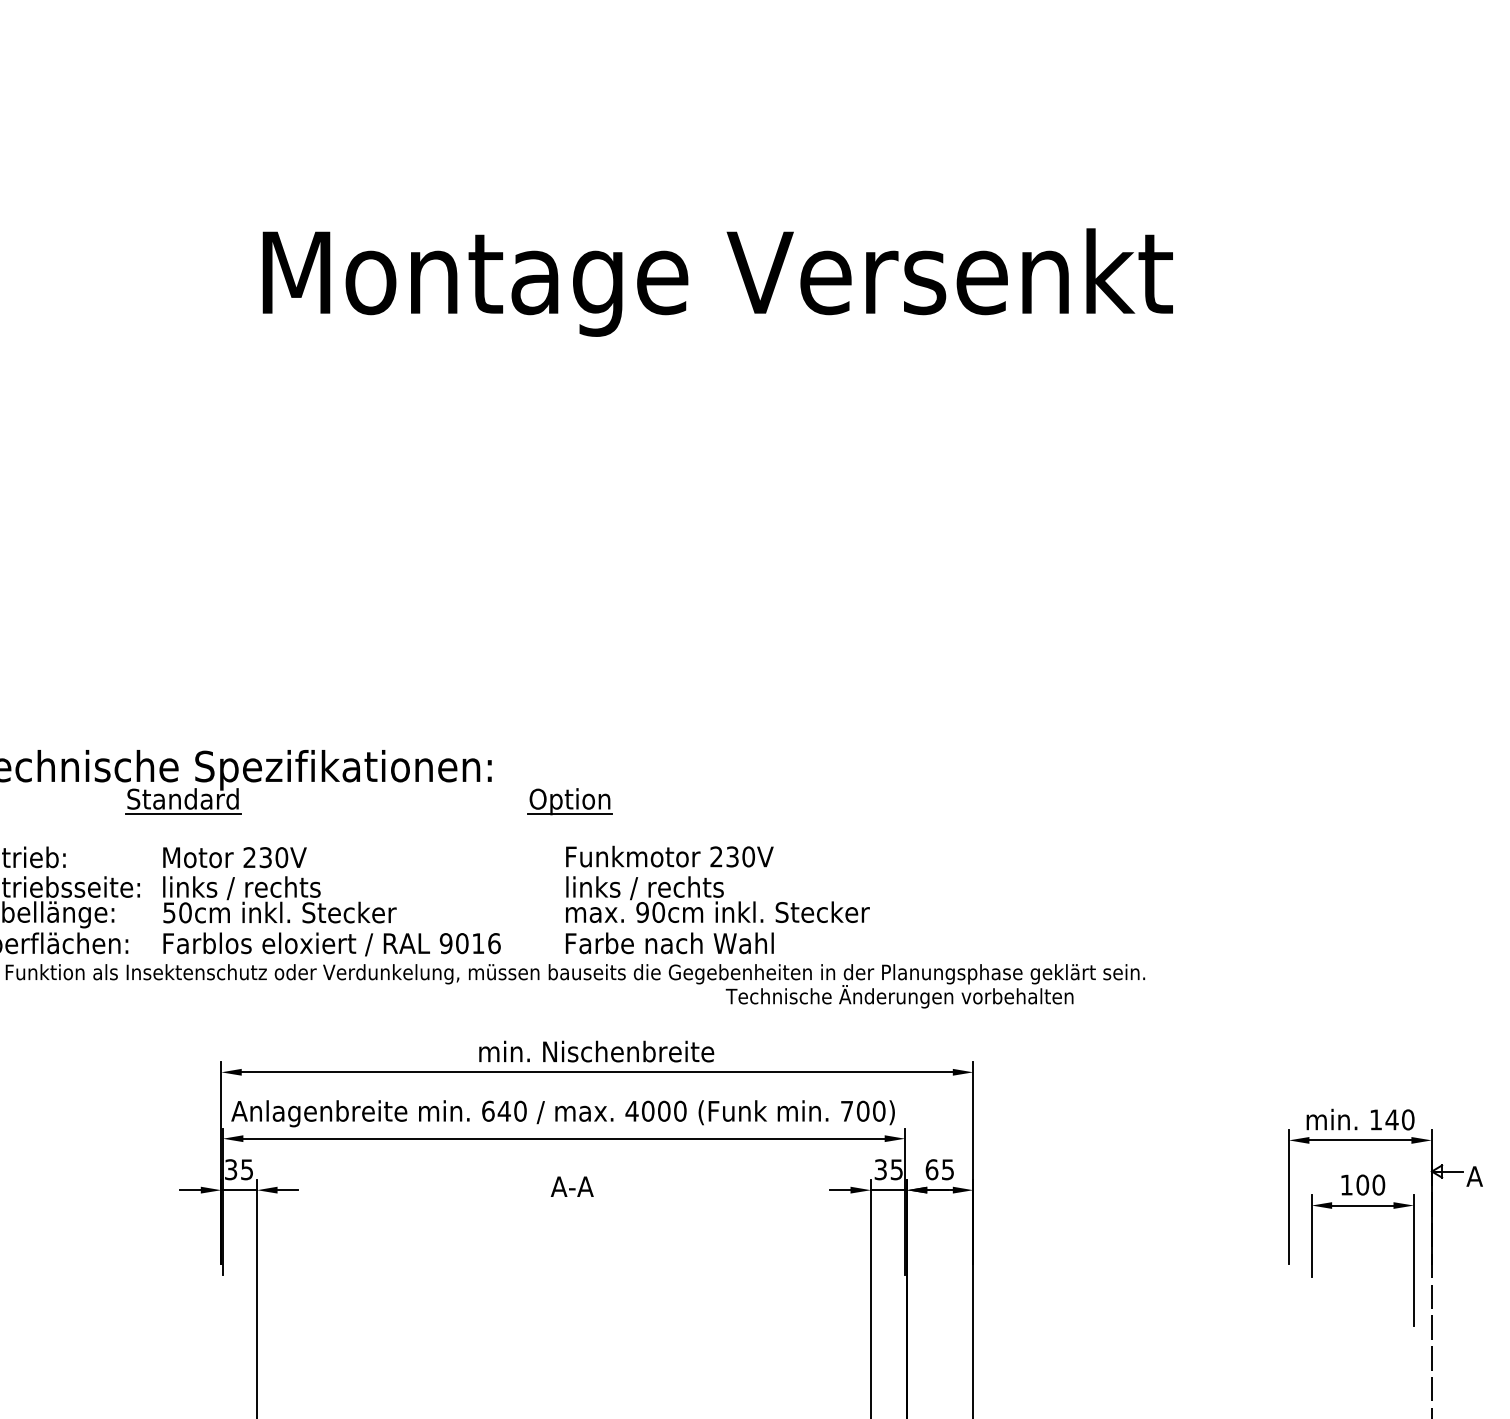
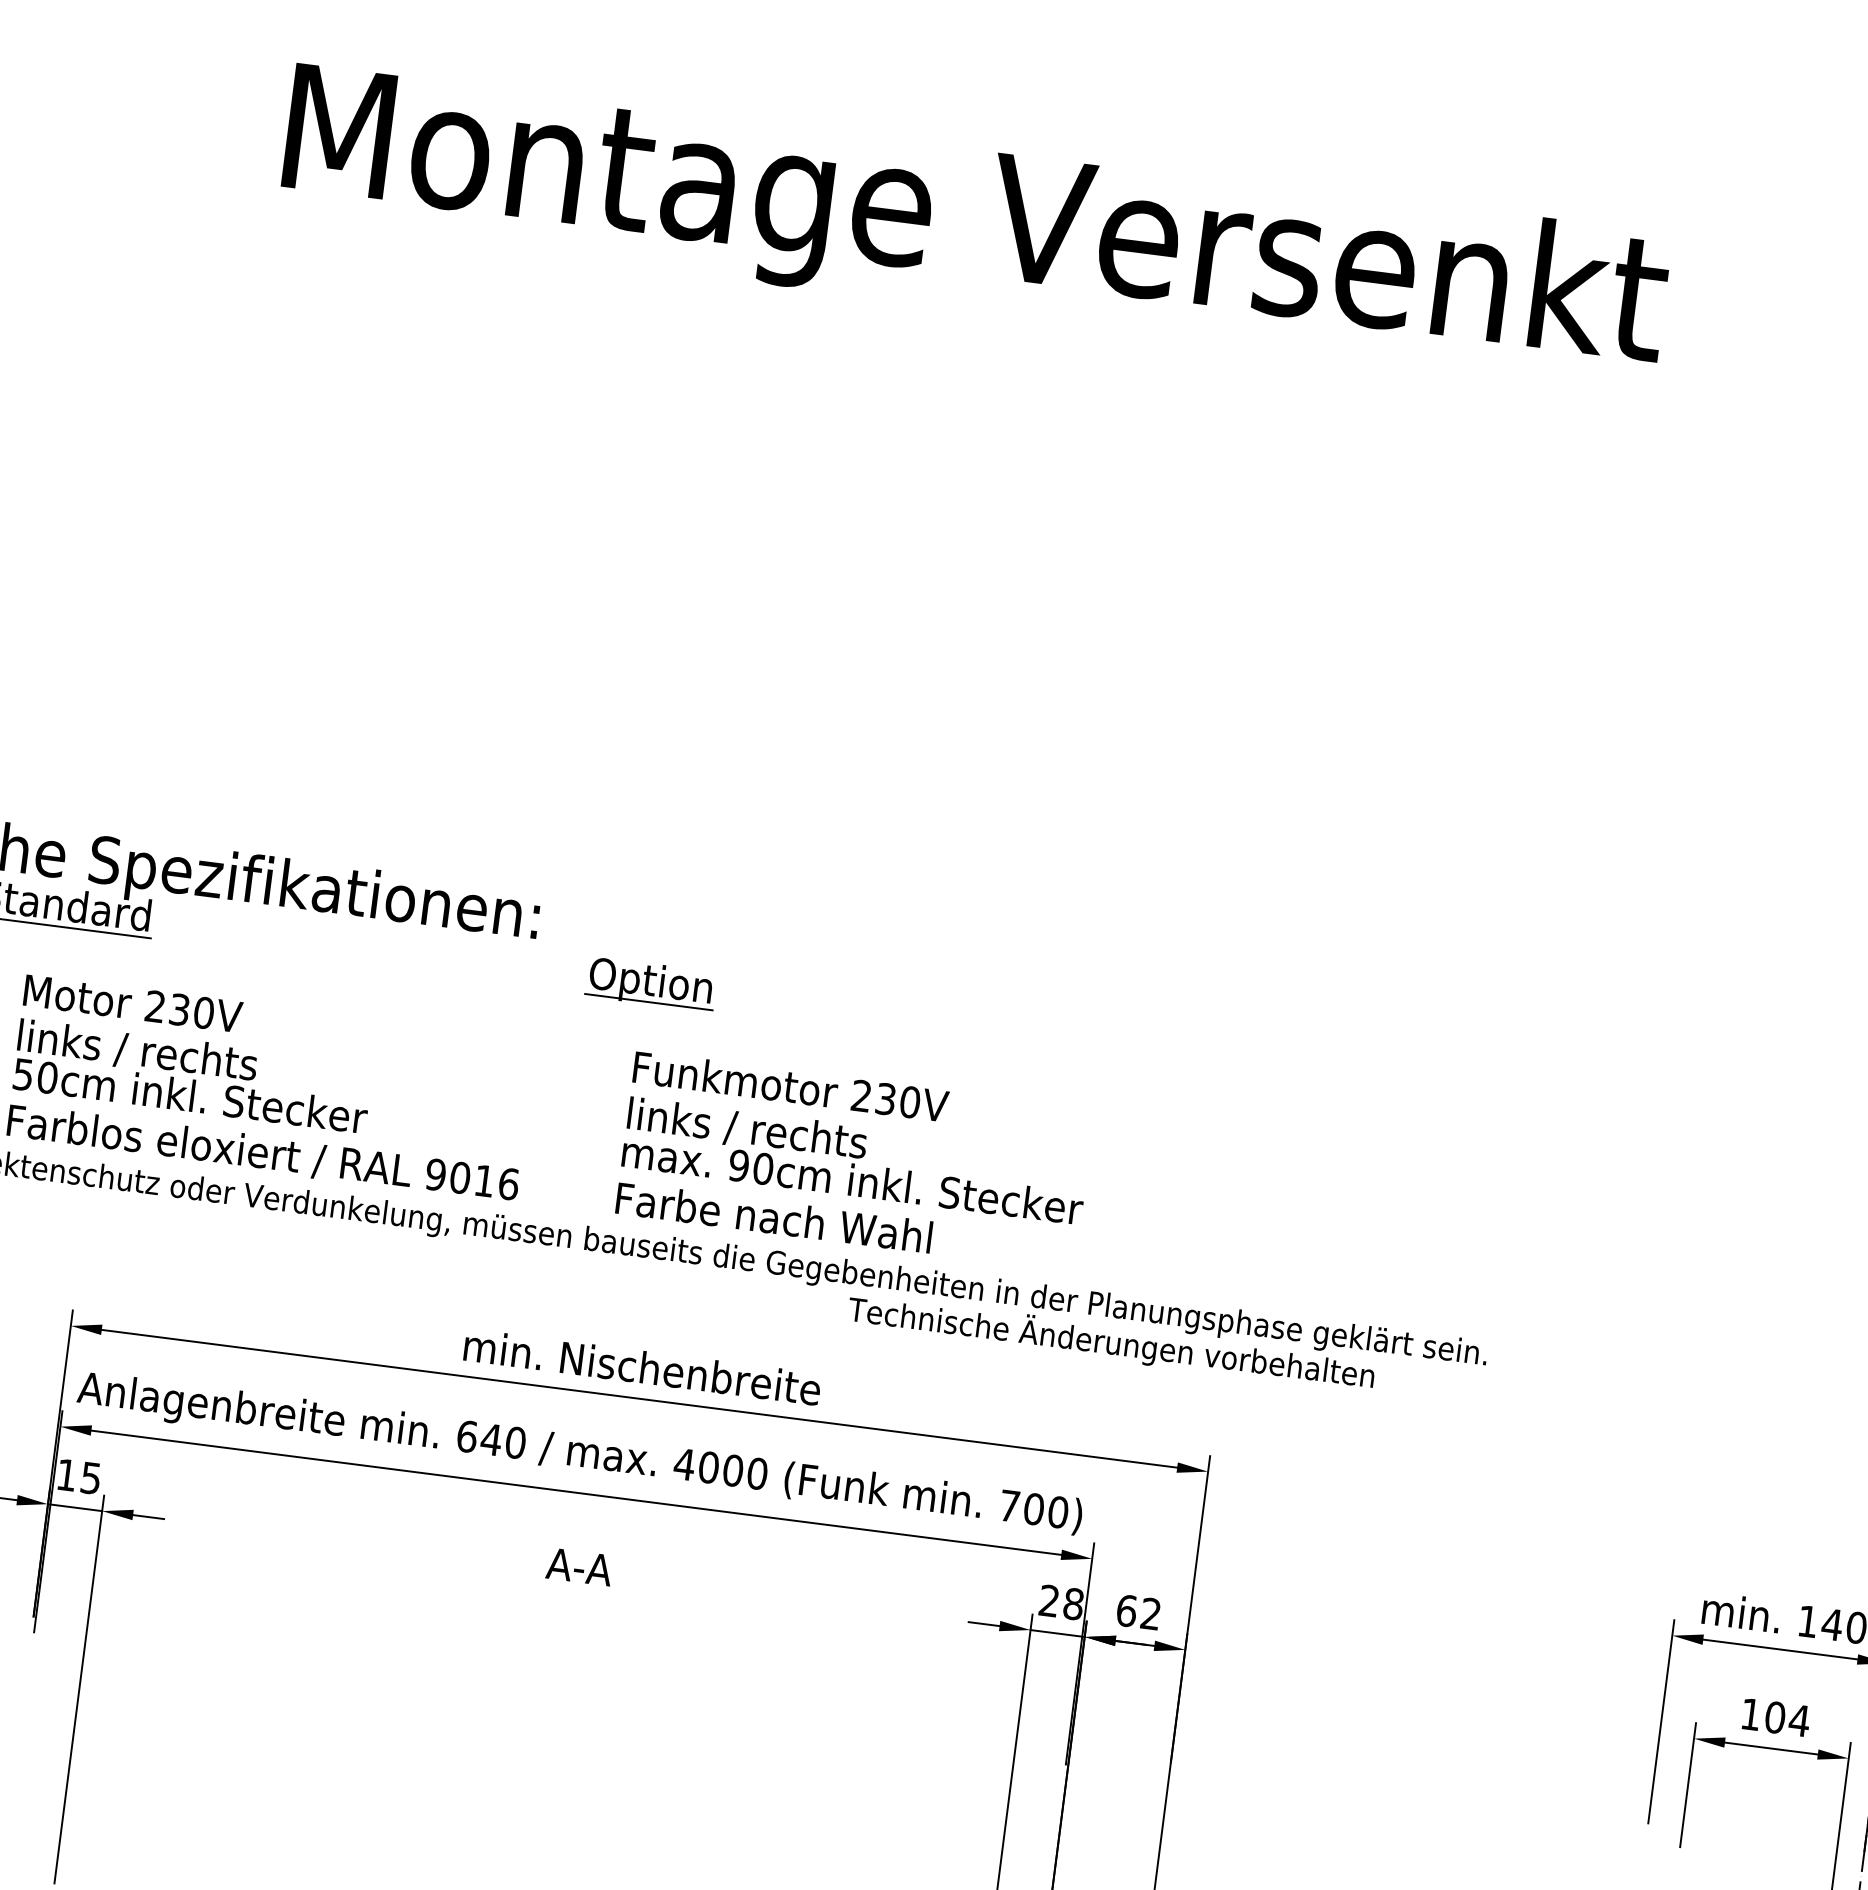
text: (231, 1169) -> (67, 1474), 35 -> 15
text: (888, 1169) -> (1061, 1602), 35 -> 28
text: (947, 1169) -> (1150, 1613), 65 -> 62
text: (1378, 1184) -> (1799, 1719), 100 -> 104

